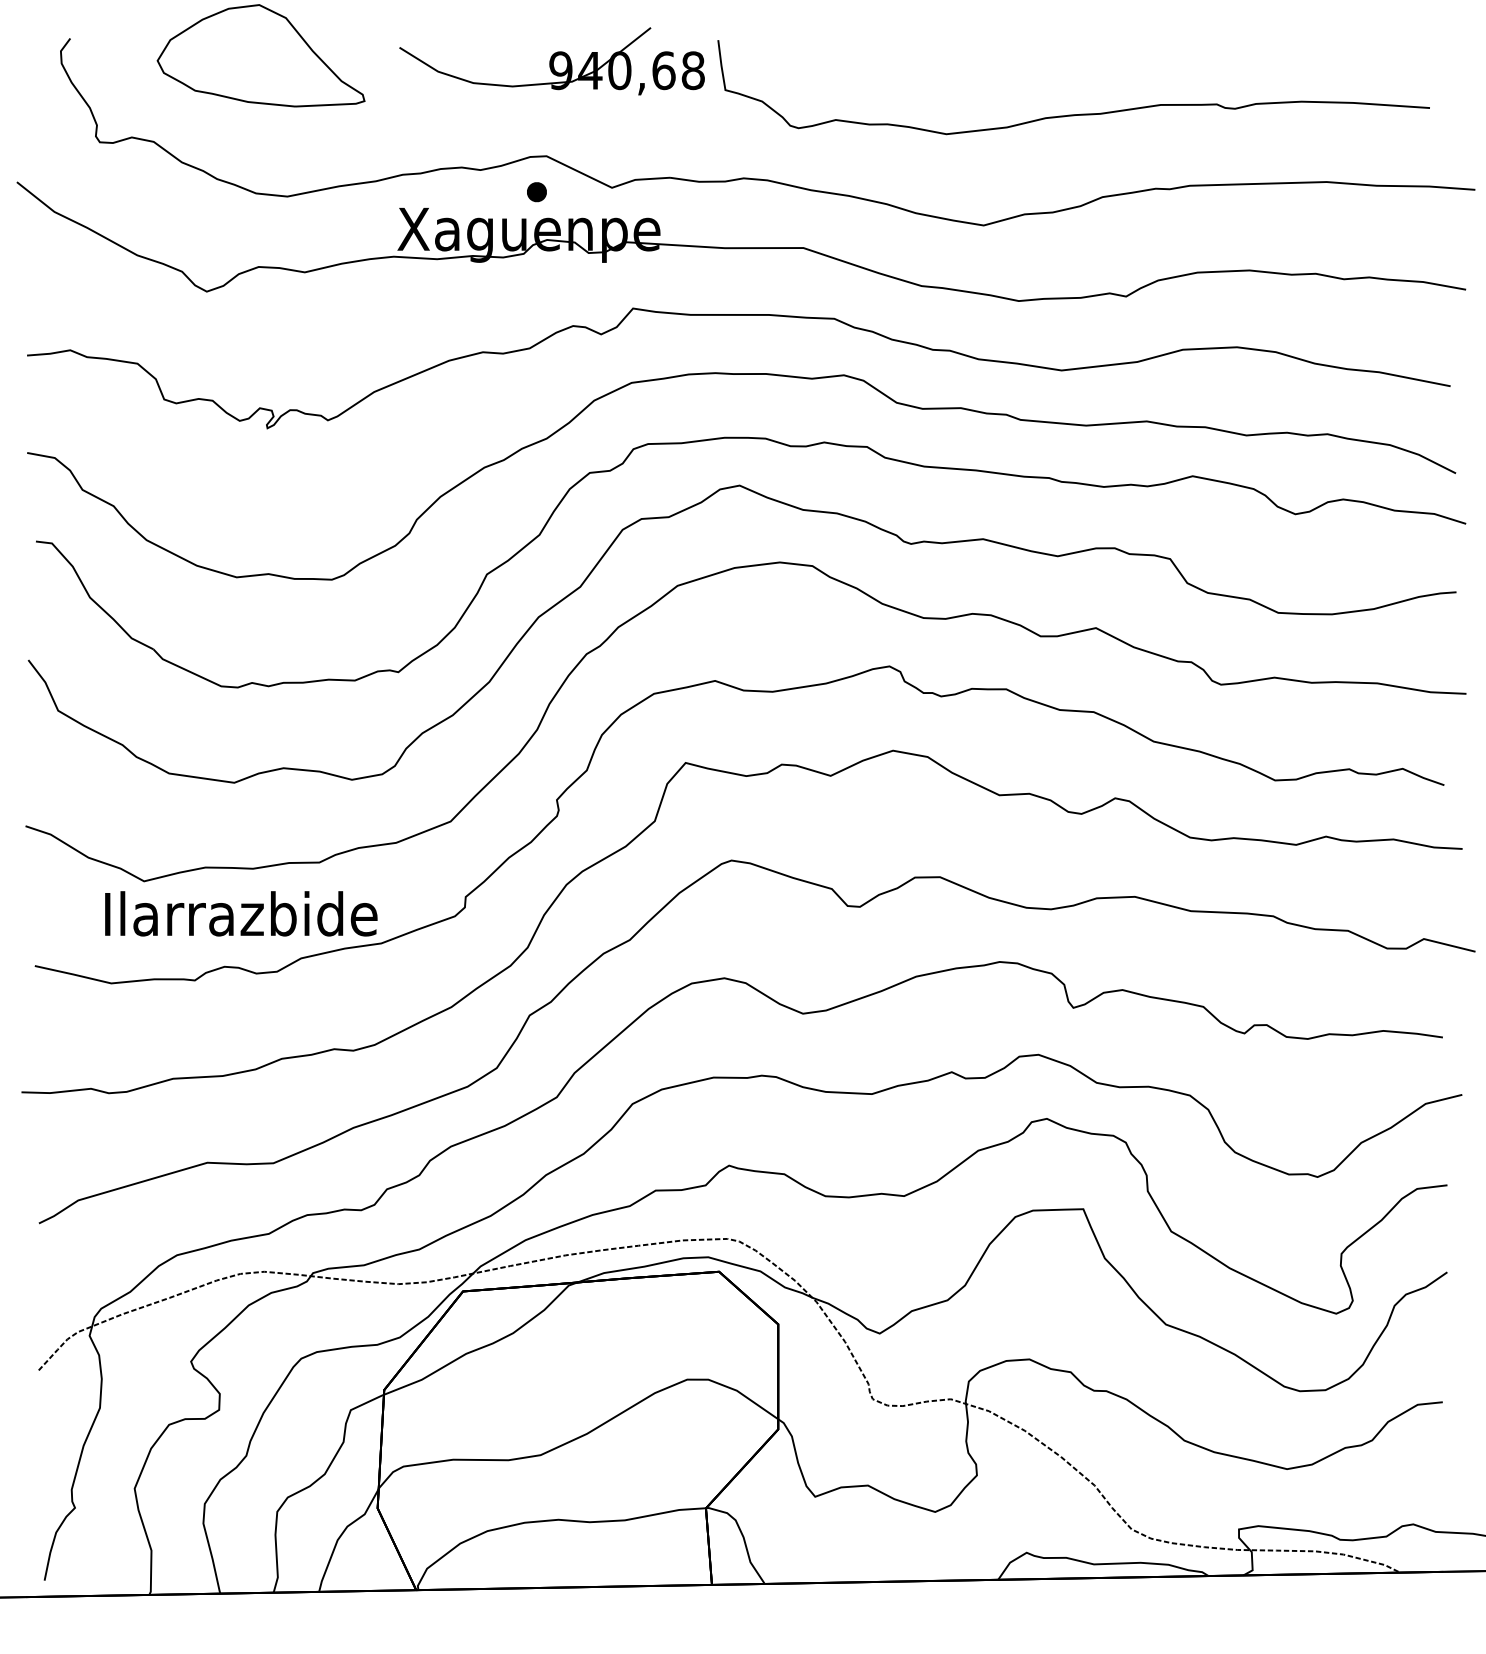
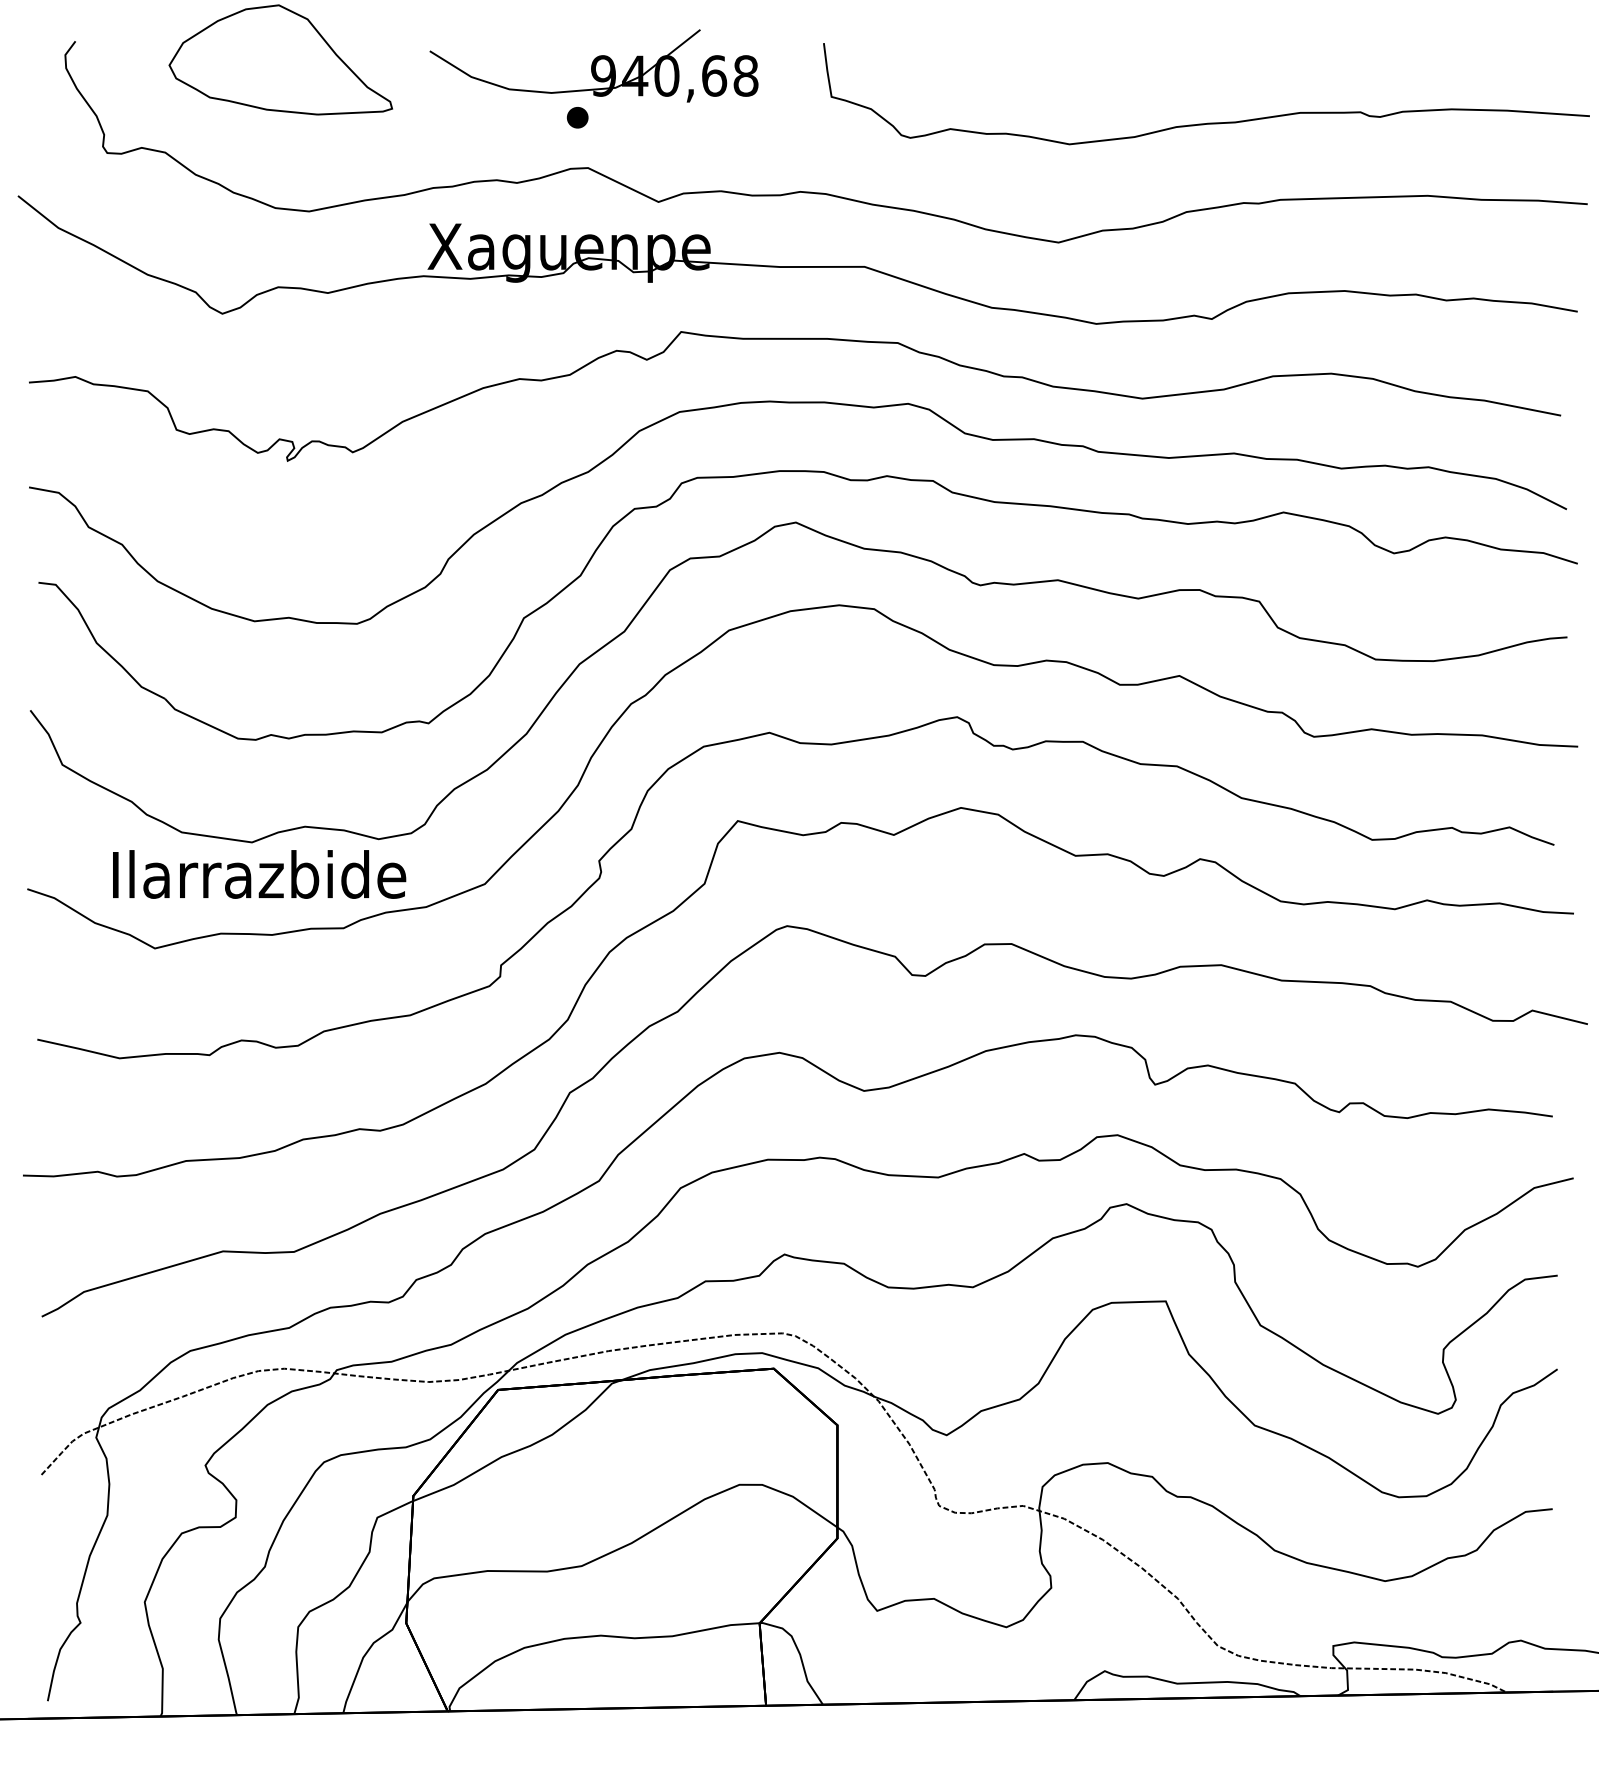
curve: (1074, 113) -> (1207, 122), moved
part: (536, 191) -> (577, 117), moved
text: (241, 913) -> (259, 874), moved

